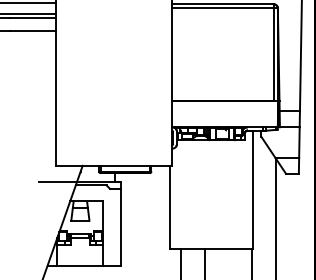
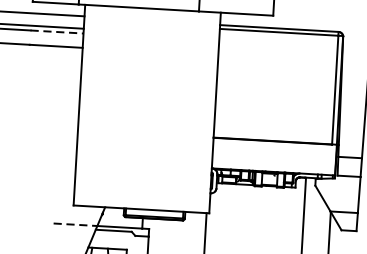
line: (32, 18) -> (56, 32), solid -> dashed
line: (58, 182) -> (75, 225), solid -> dashed

